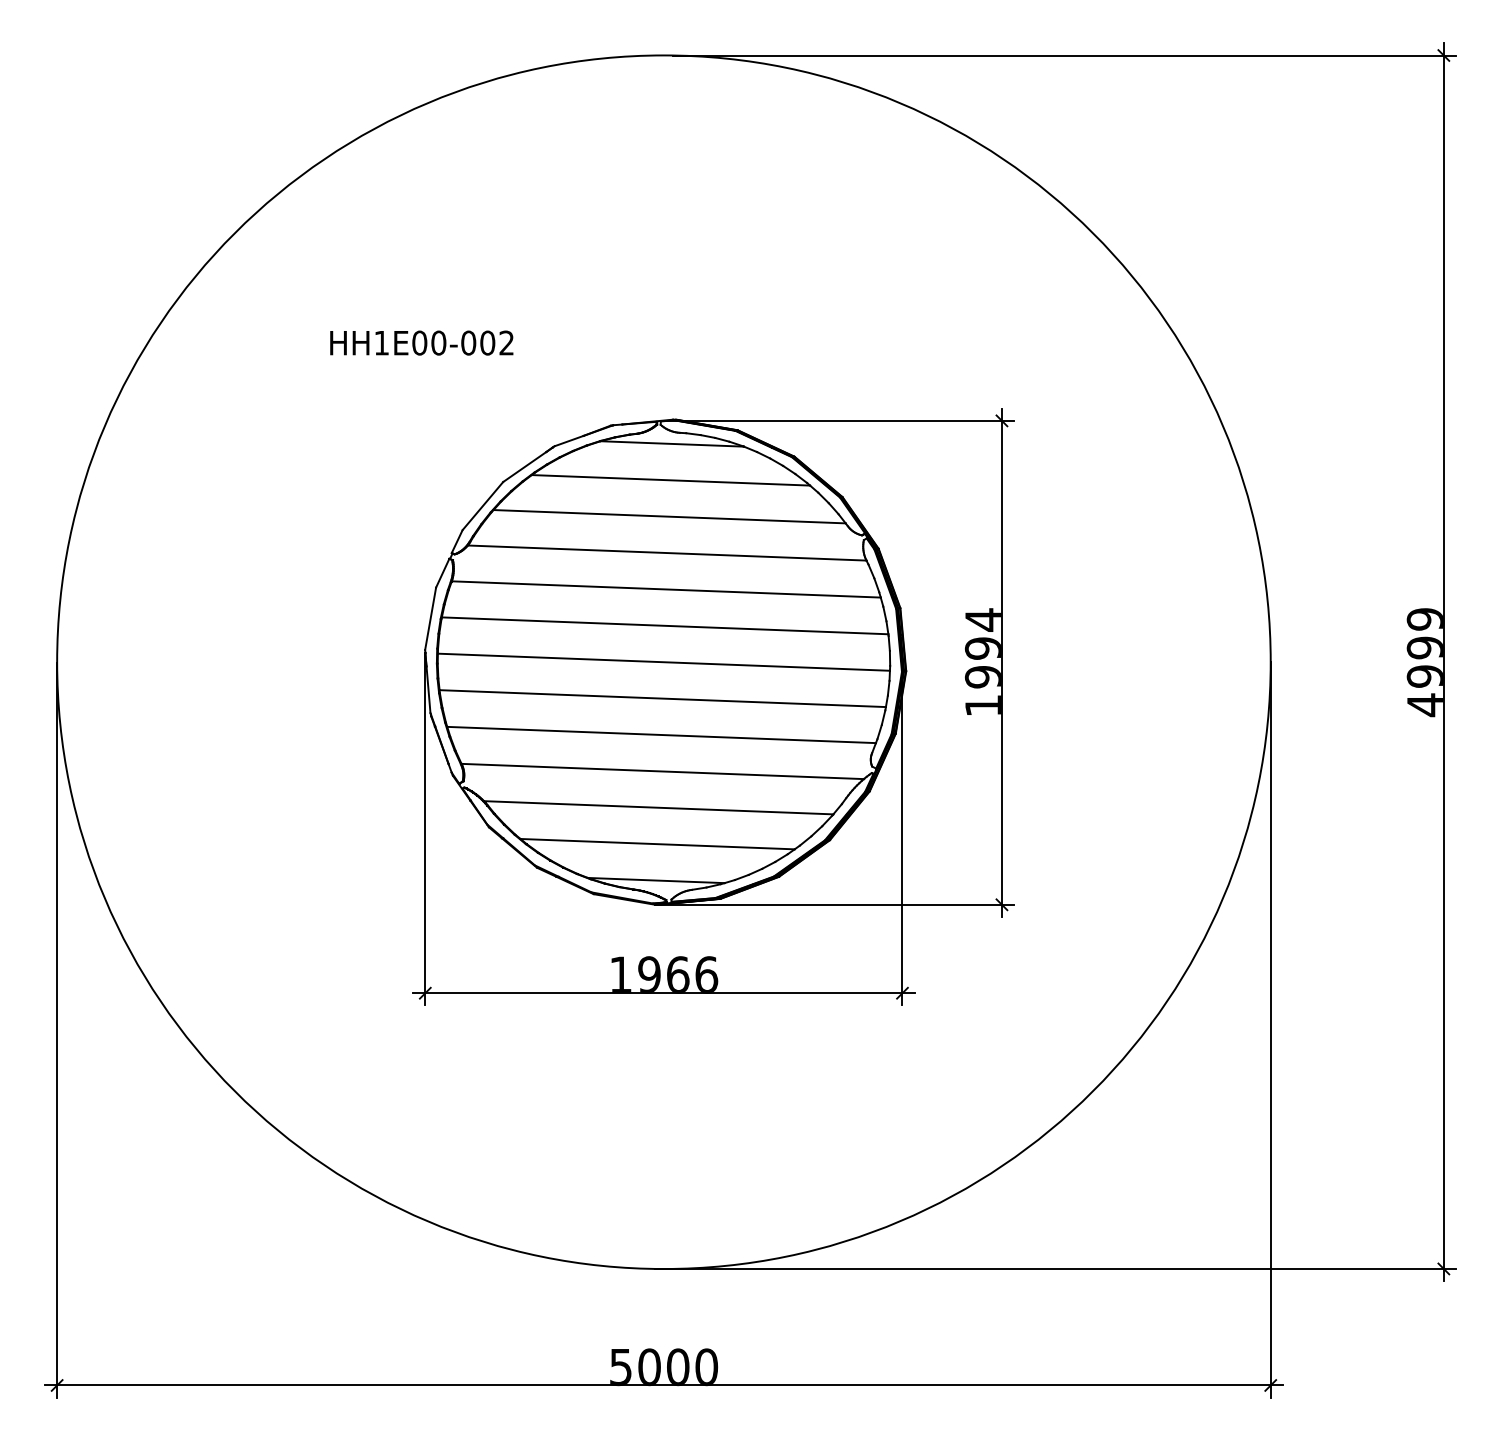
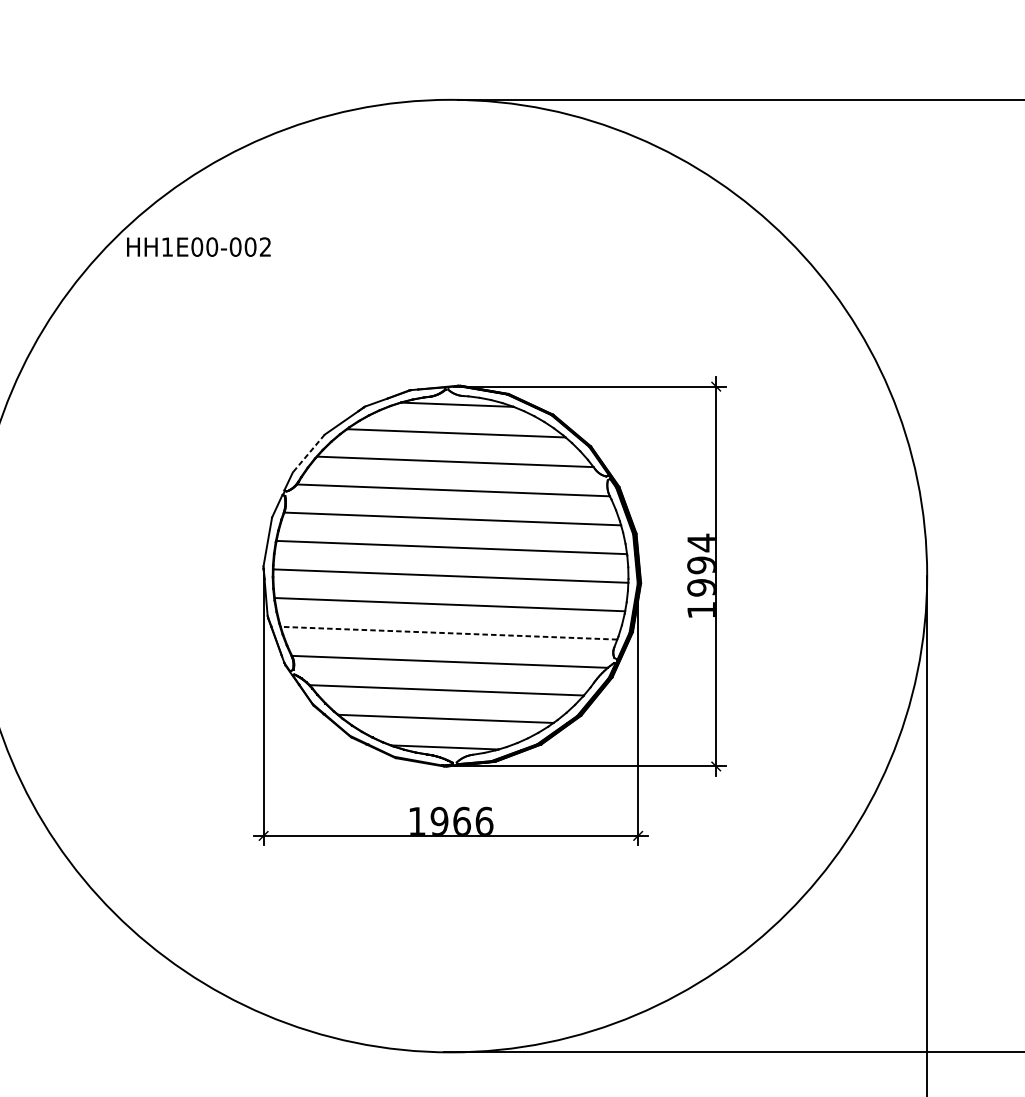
text: (421, 342) -> (198, 246), moved
line: (482, 506) -> (308, 453), solid -> dashed
line: (661, 734) -> (449, 632), solid -> dashed

